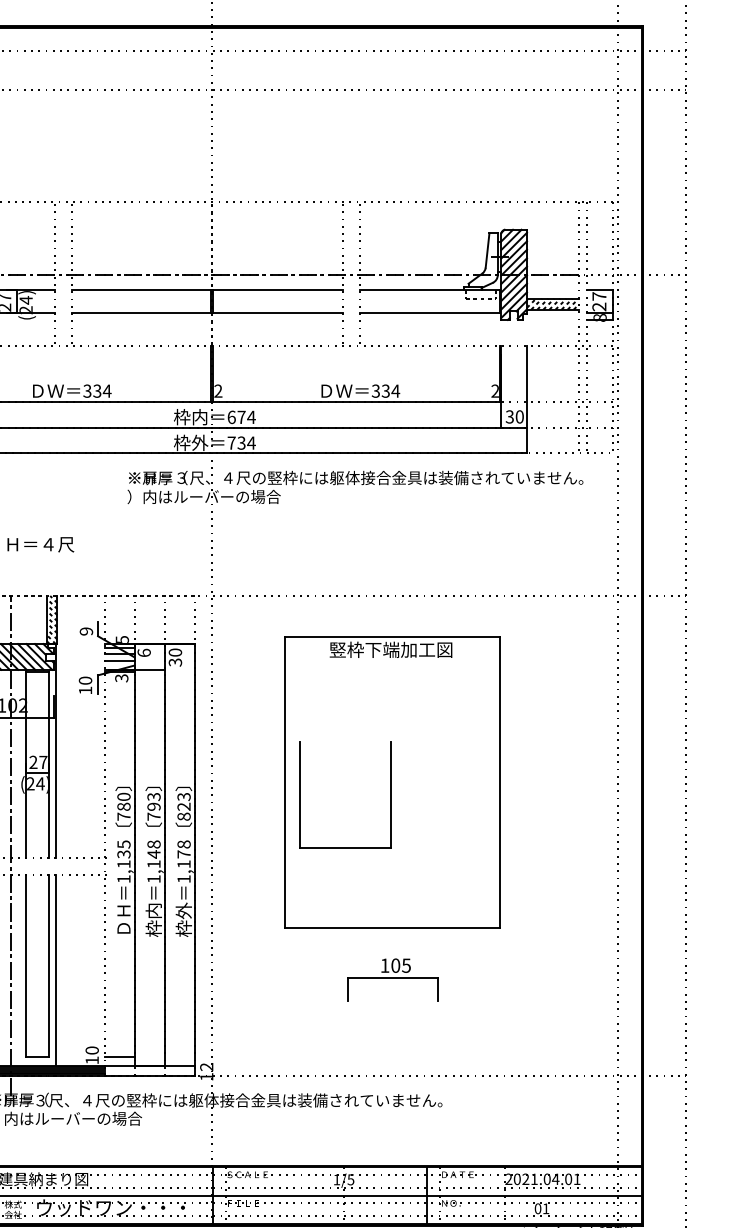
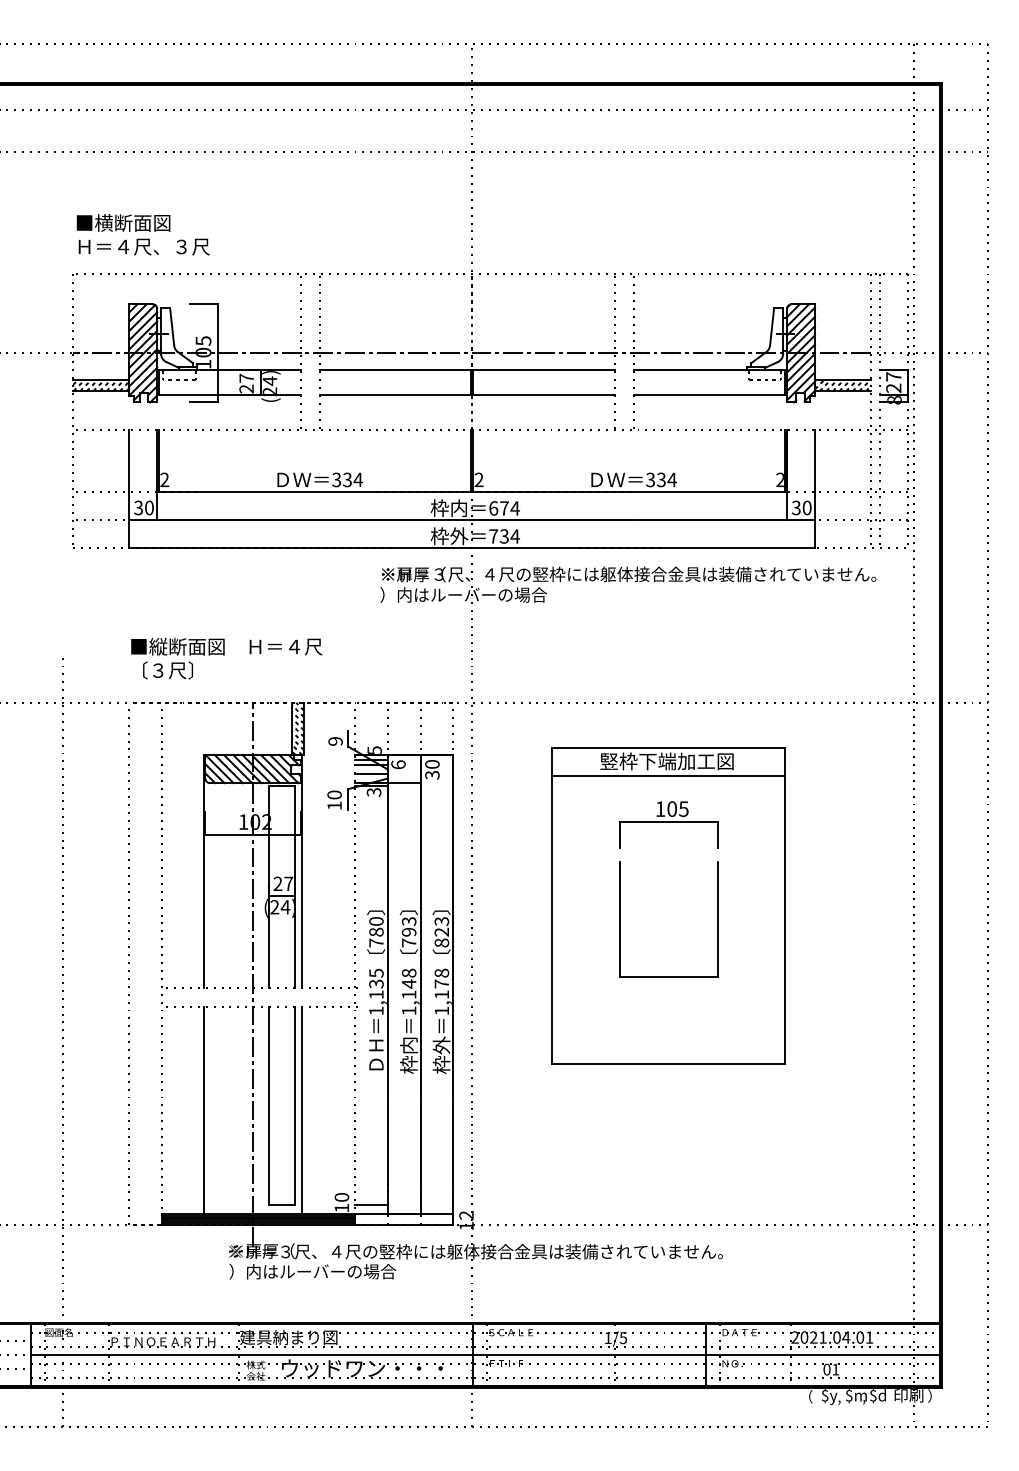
line: (392, 662) -> (668, 775), added
part: (300, 795) -> (620, 919), moved
part: (392, 979) -> (668, 824), moved

